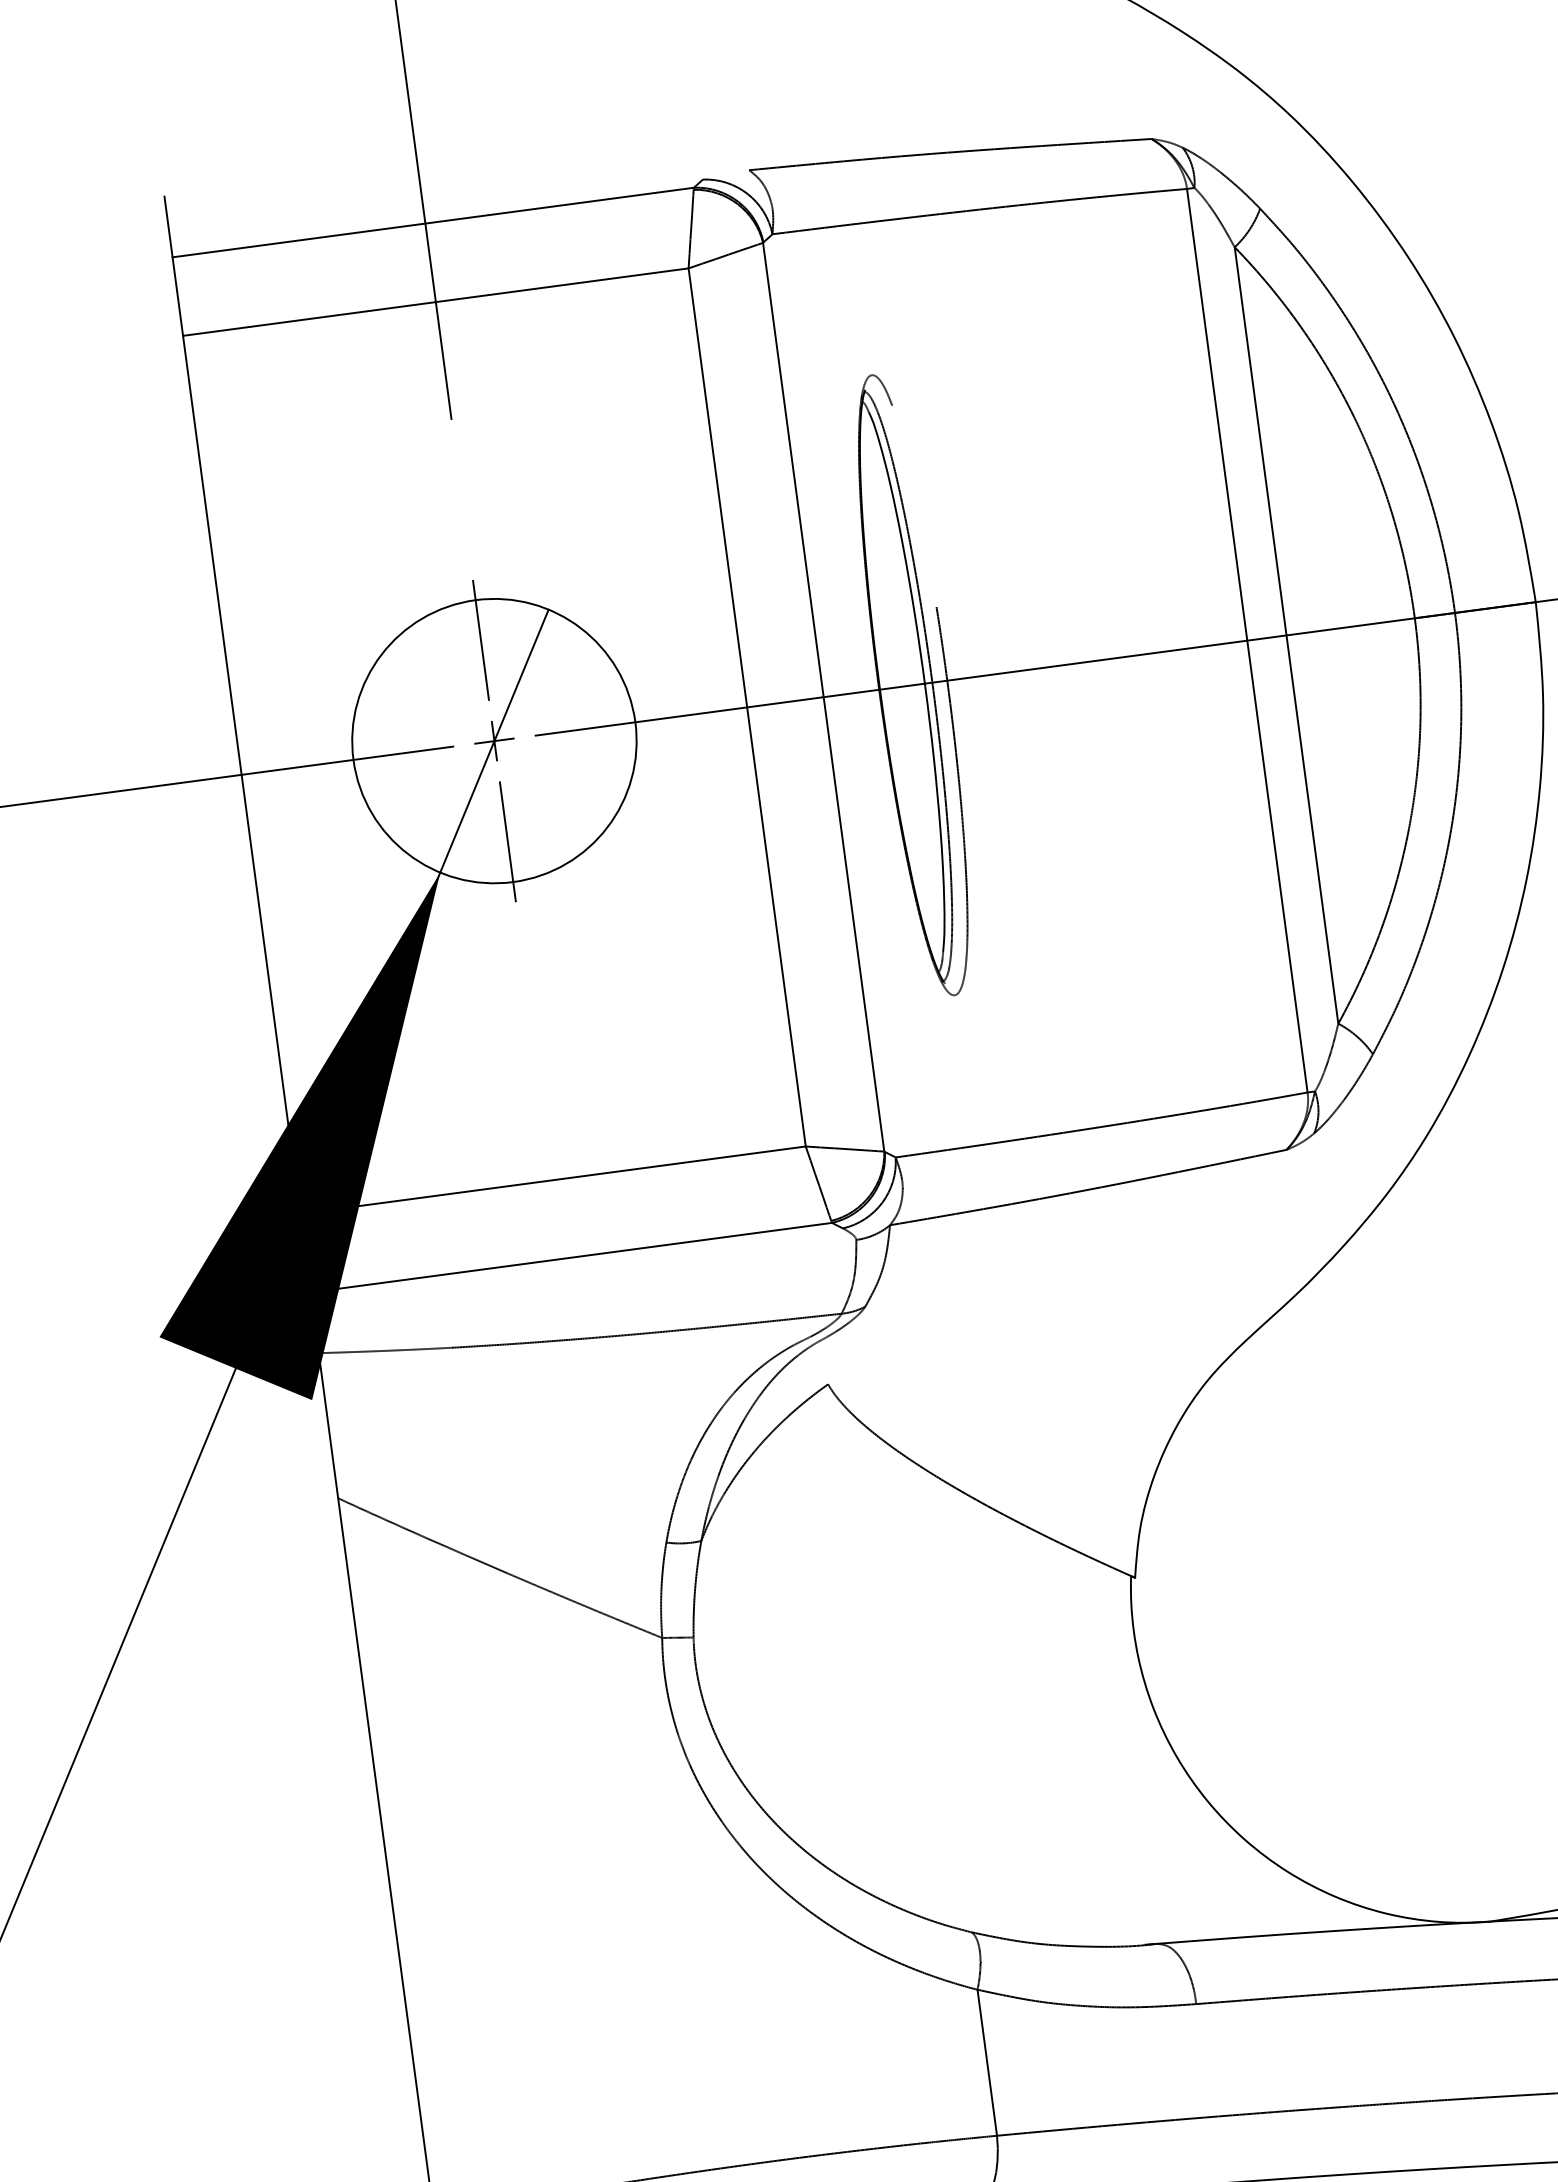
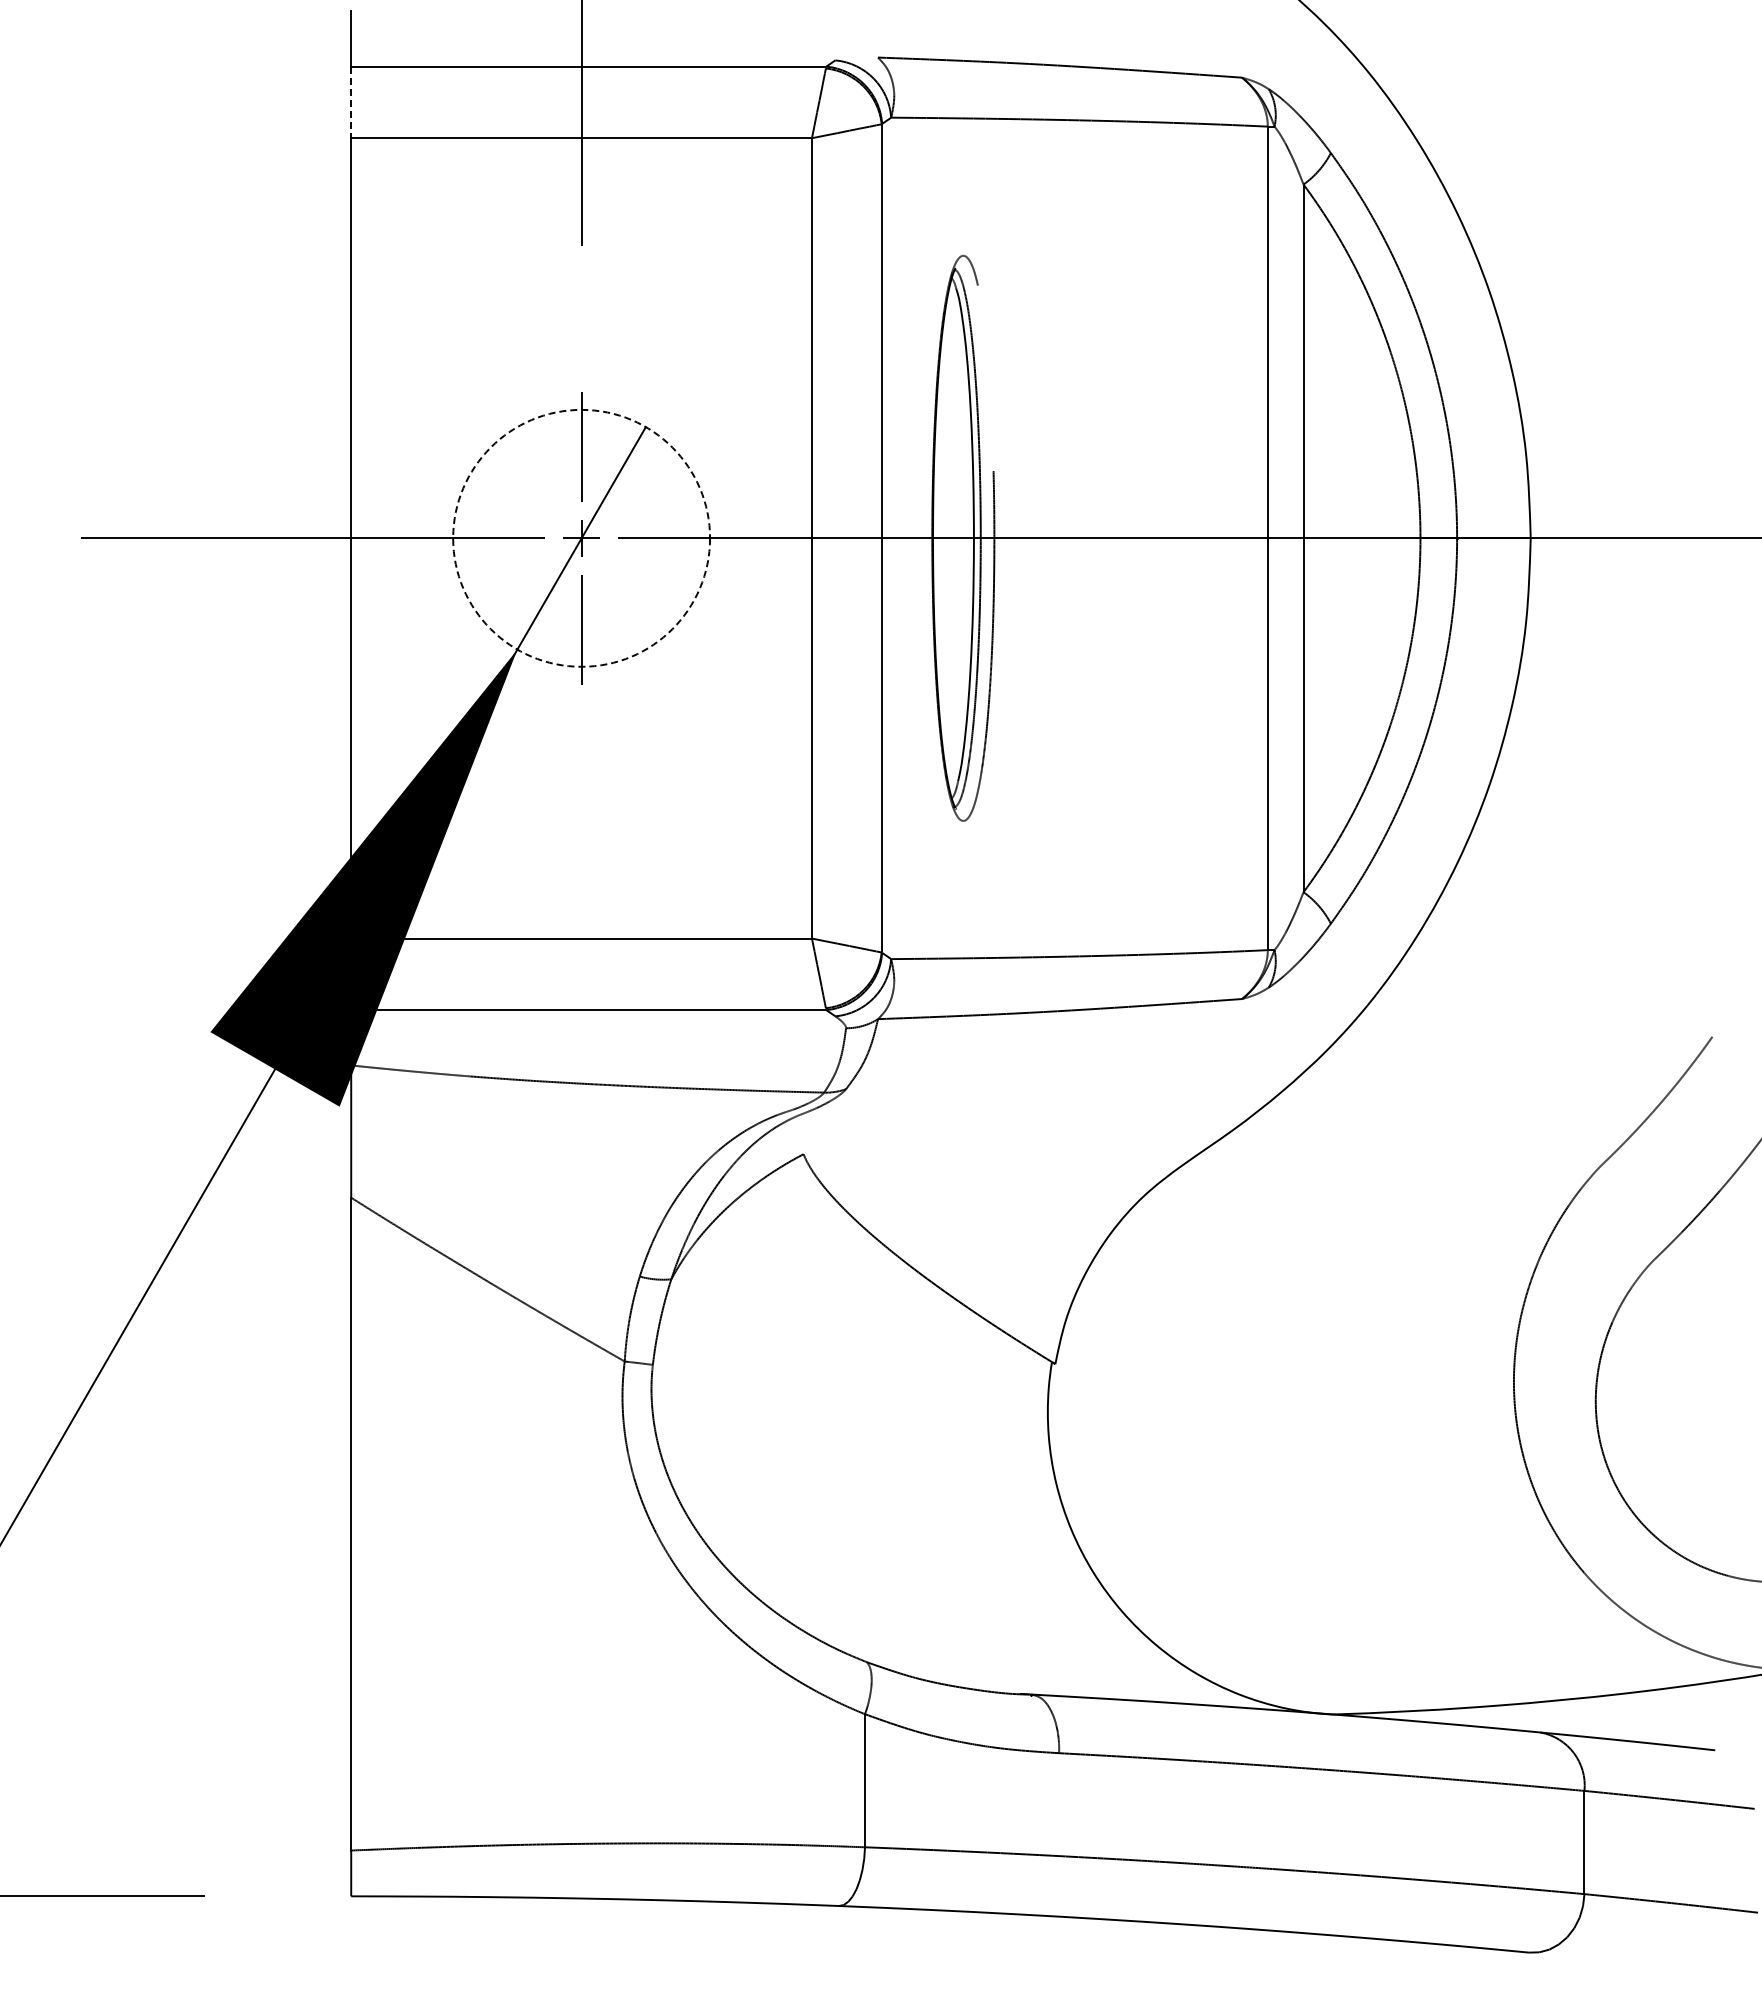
line: (178, 296) -> (351, 102), solid -> dashed
circle: (494, 740) -> (581, 537), solid -> dashed

